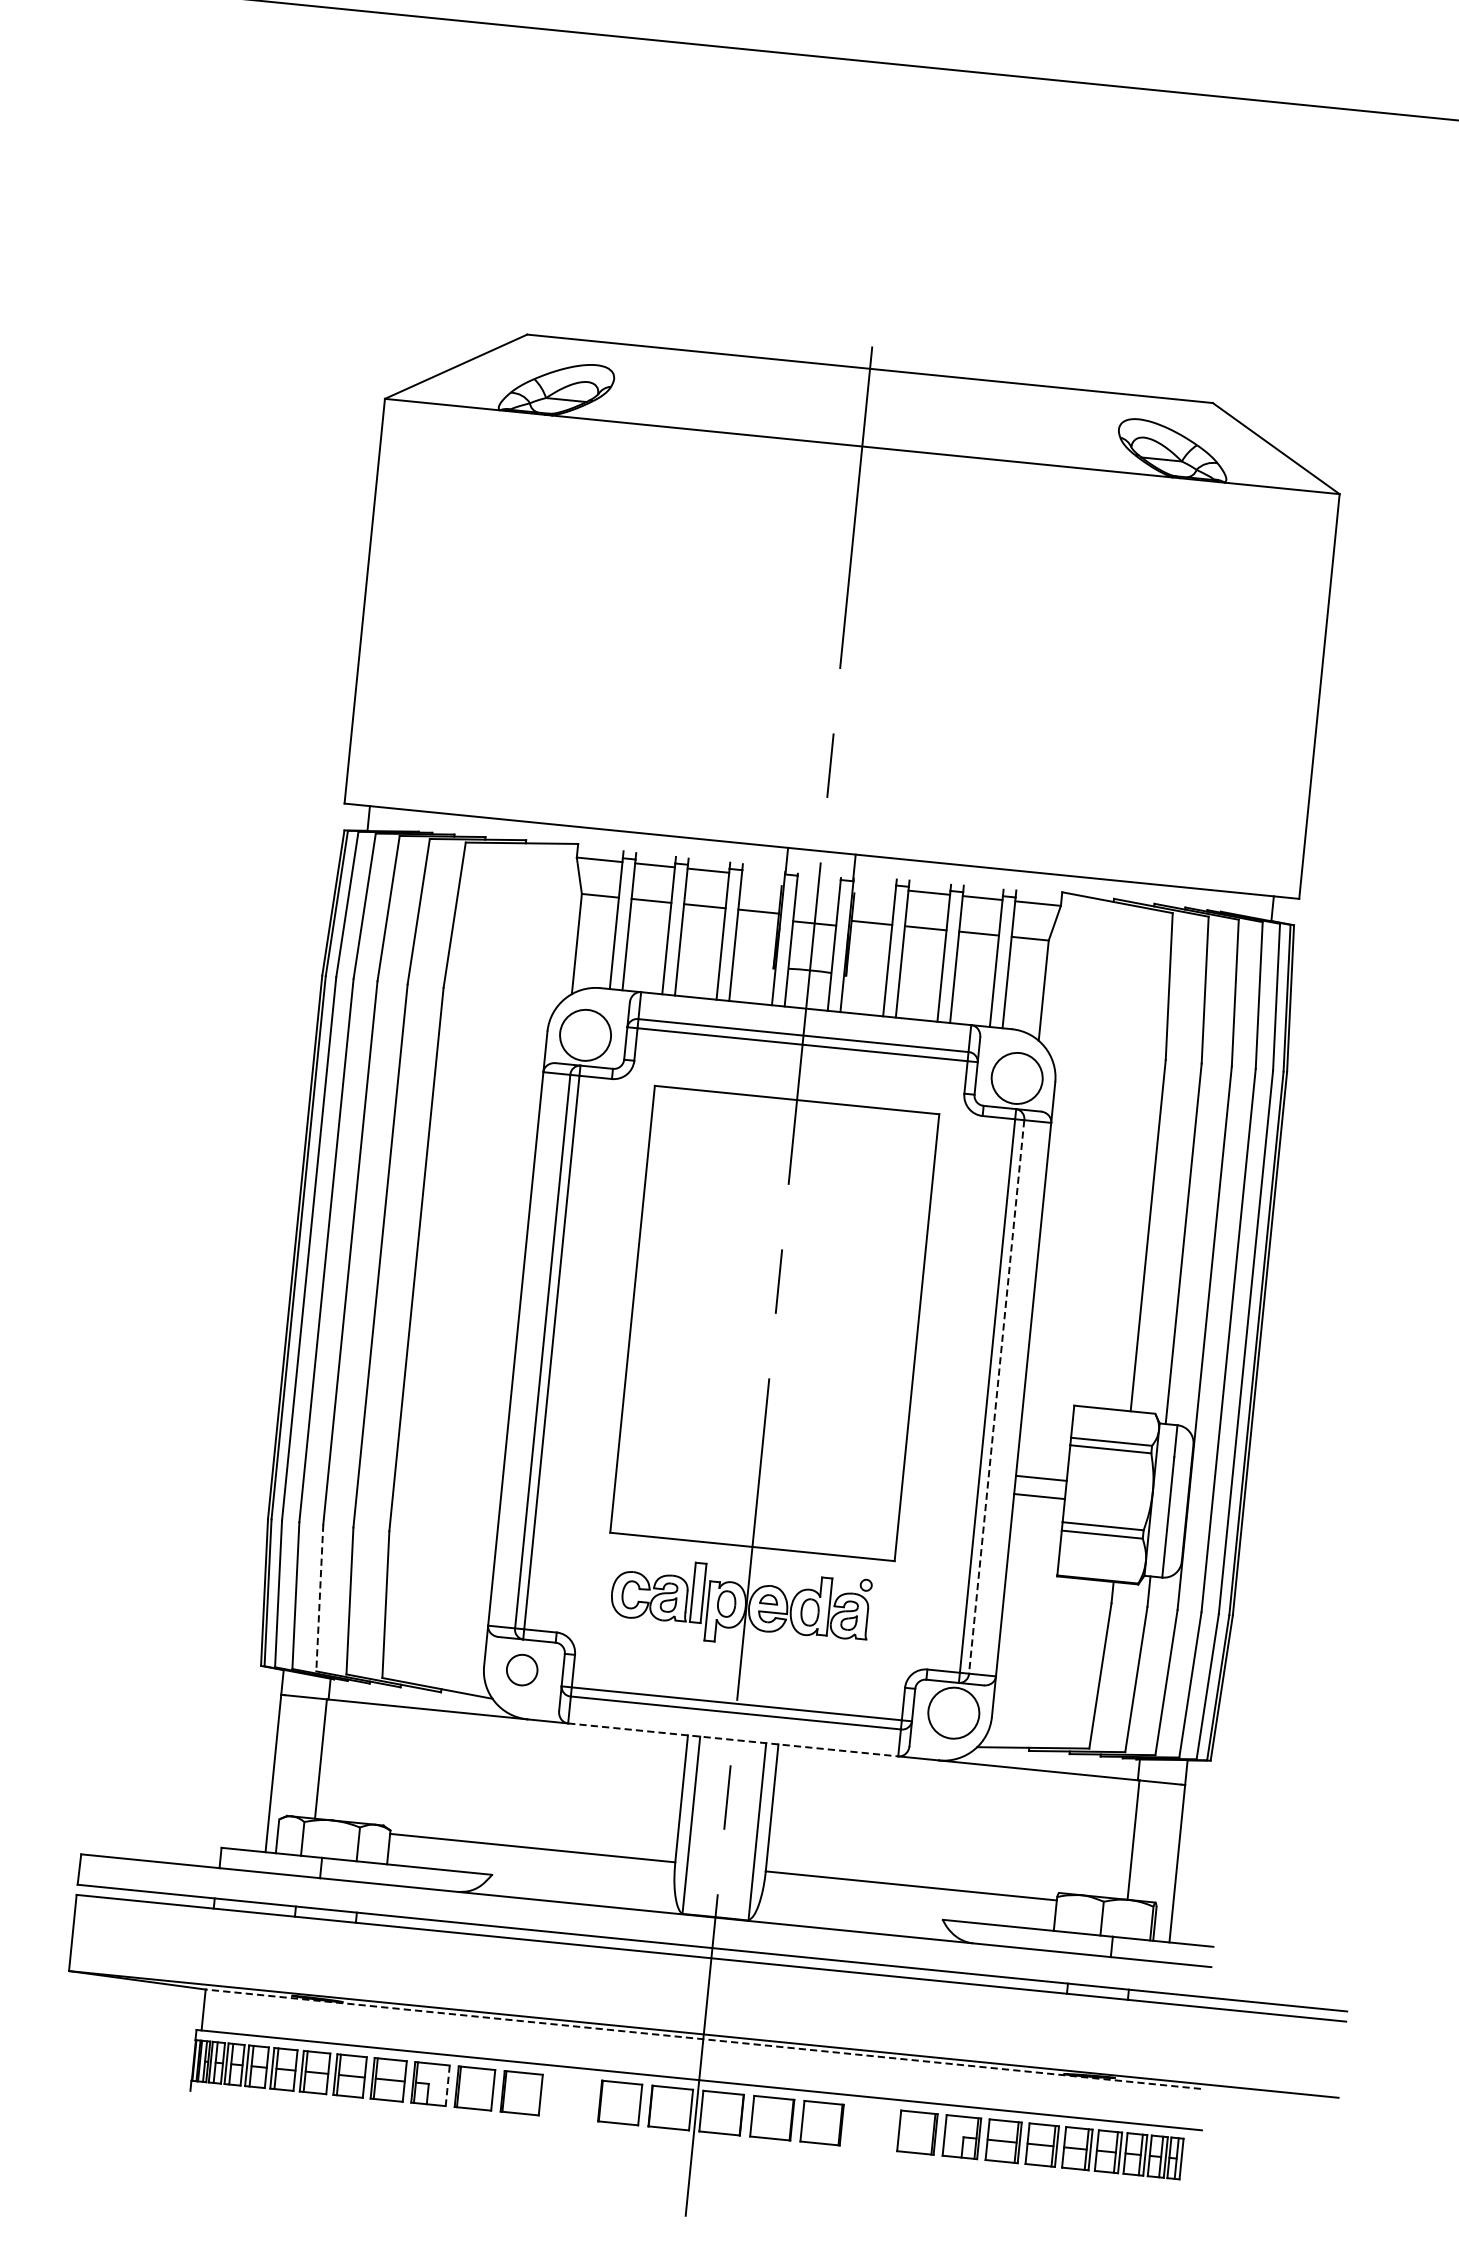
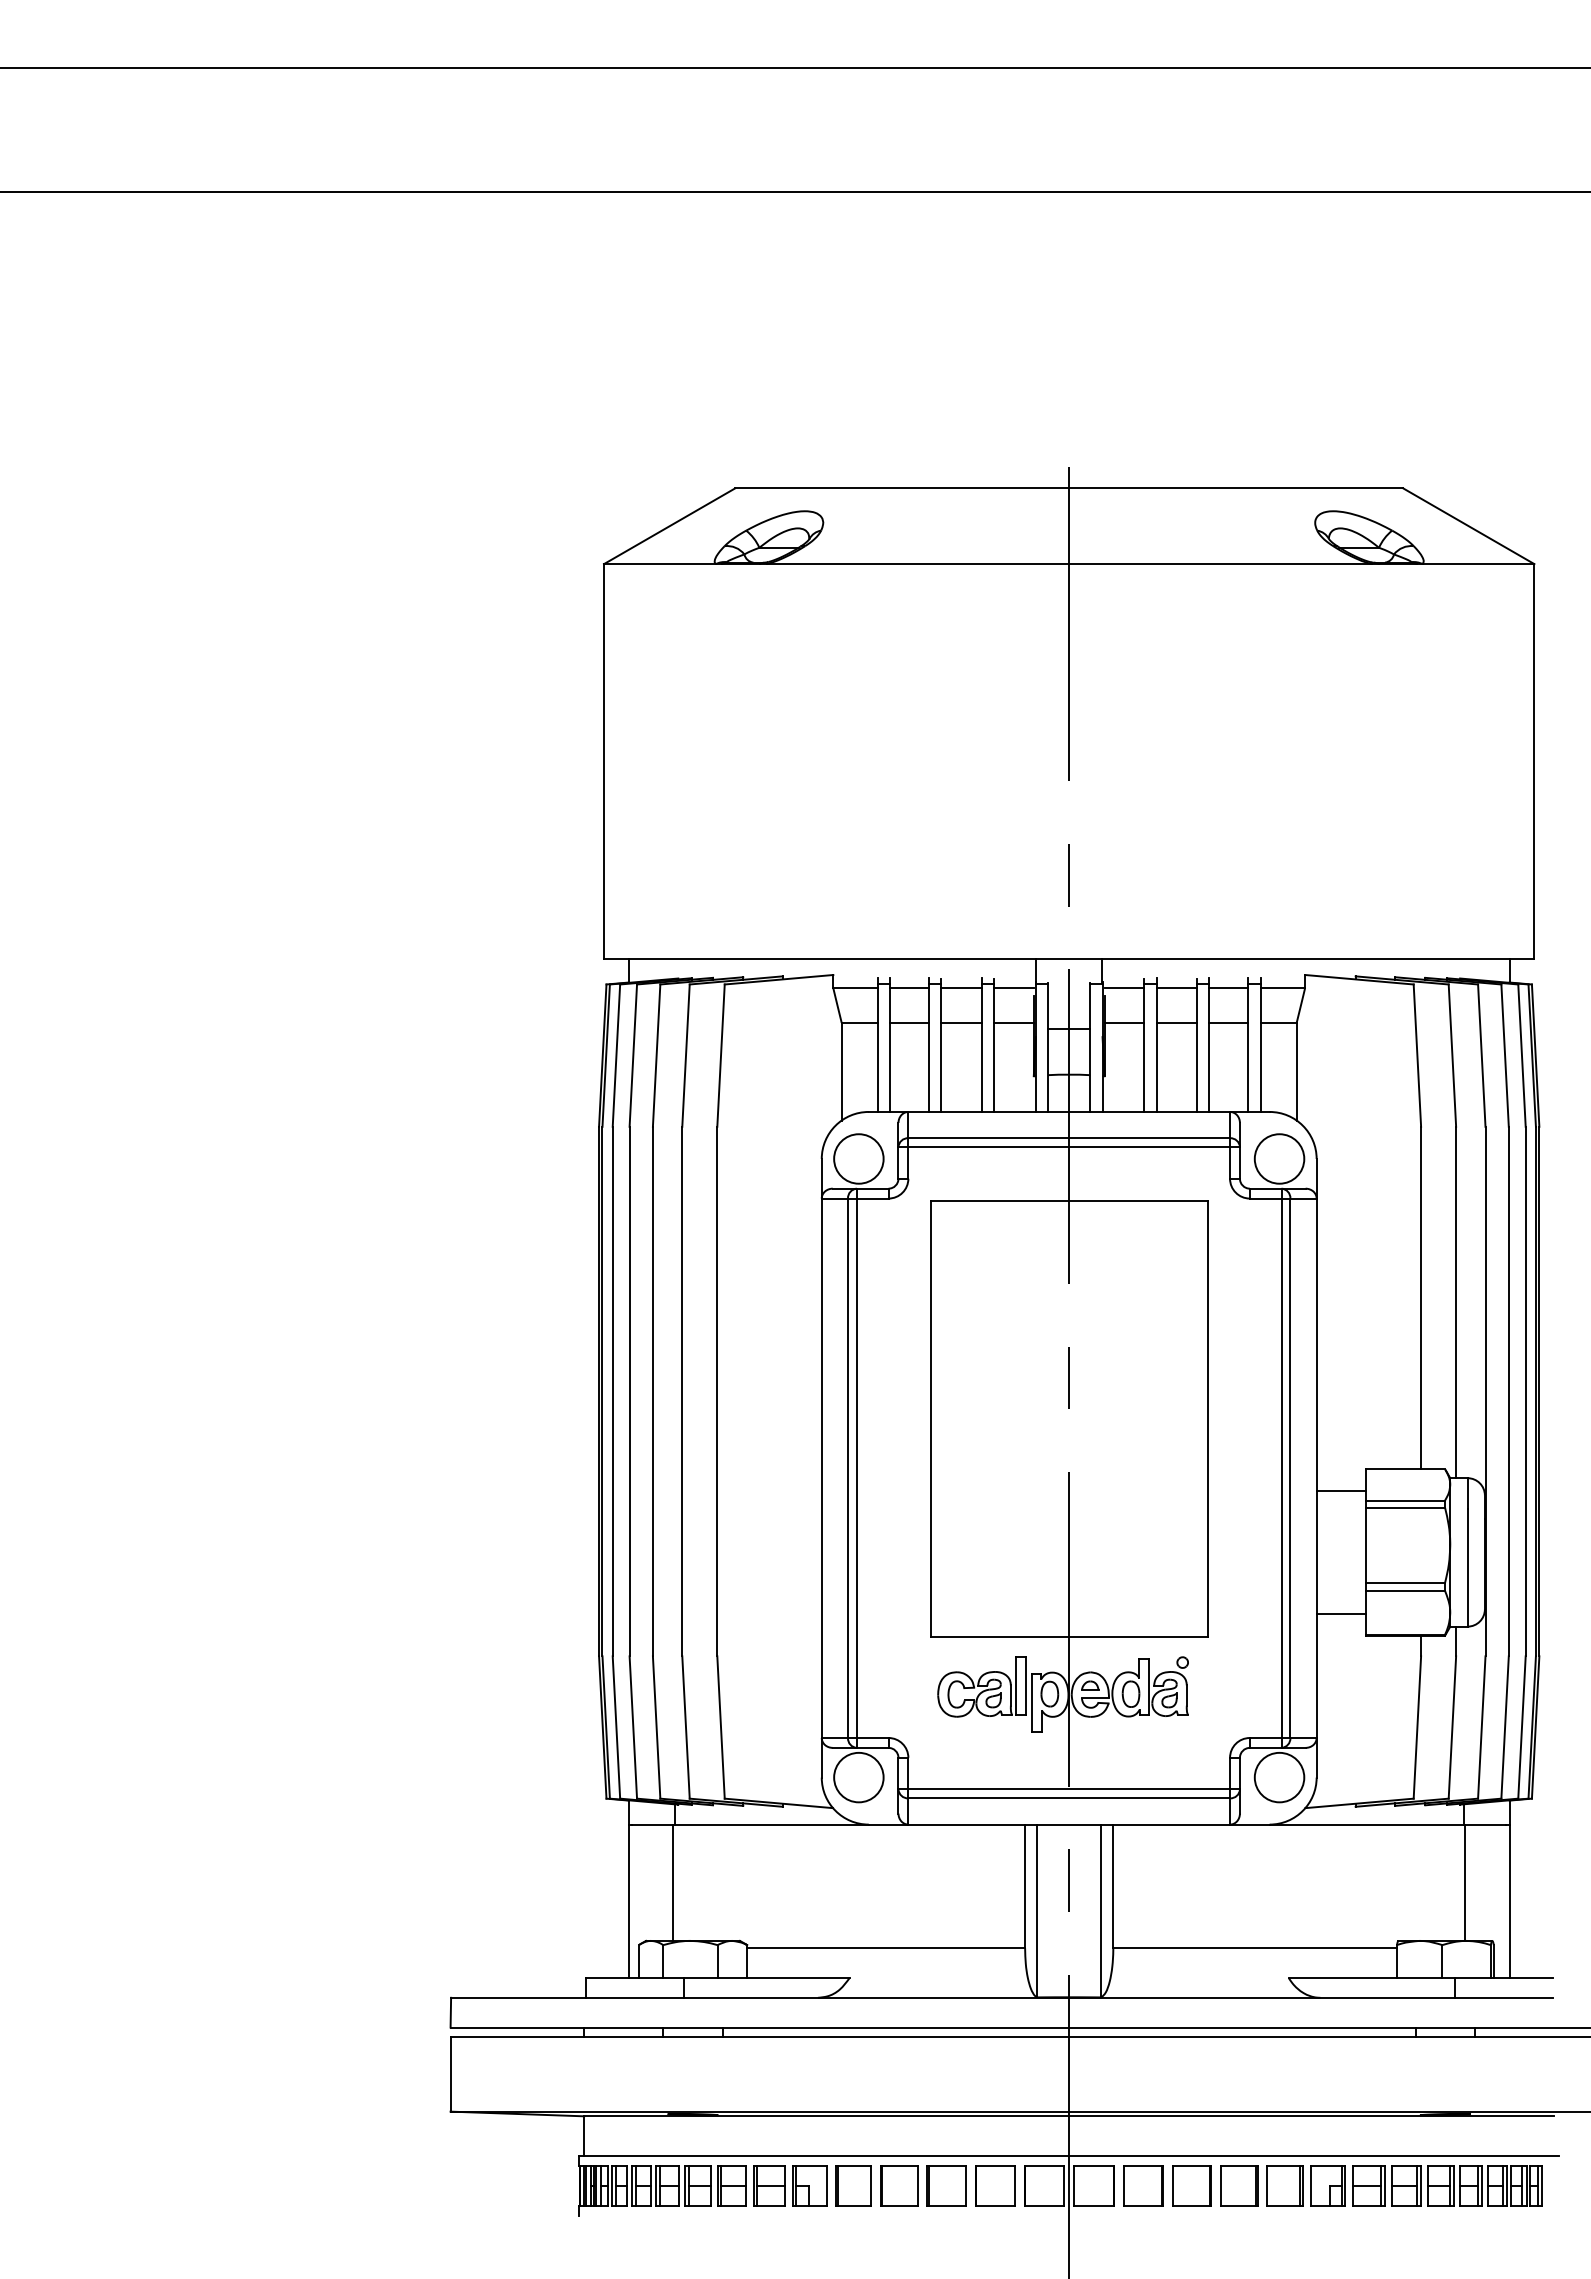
line: (761, 876) -> (1013, 988), added
line: (875, 887) -> (1124, 988), added
line: (996, 1397) -> (1290, 1468), dashed -> solid
line: (1041, 1478) -> (1341, 1490), moved
line: (1039, 1496) -> (1341, 1614), moved
line: (319, 1599) -> (656, 1728), dashed -> solid
circle: (521, 1669) -> (858, 1777), size x1.67
line: (733, 1739) -> (1069, 1824), dashed -> solid
line: (703, 2039) -> (1069, 2116), dashed -> solid
line: (448, 2085) -> (827, 2185), dashed -> solid
part: (570, 2097) -> (946, 2185), added
part: (870, 2127) -> (1239, 2185), added

